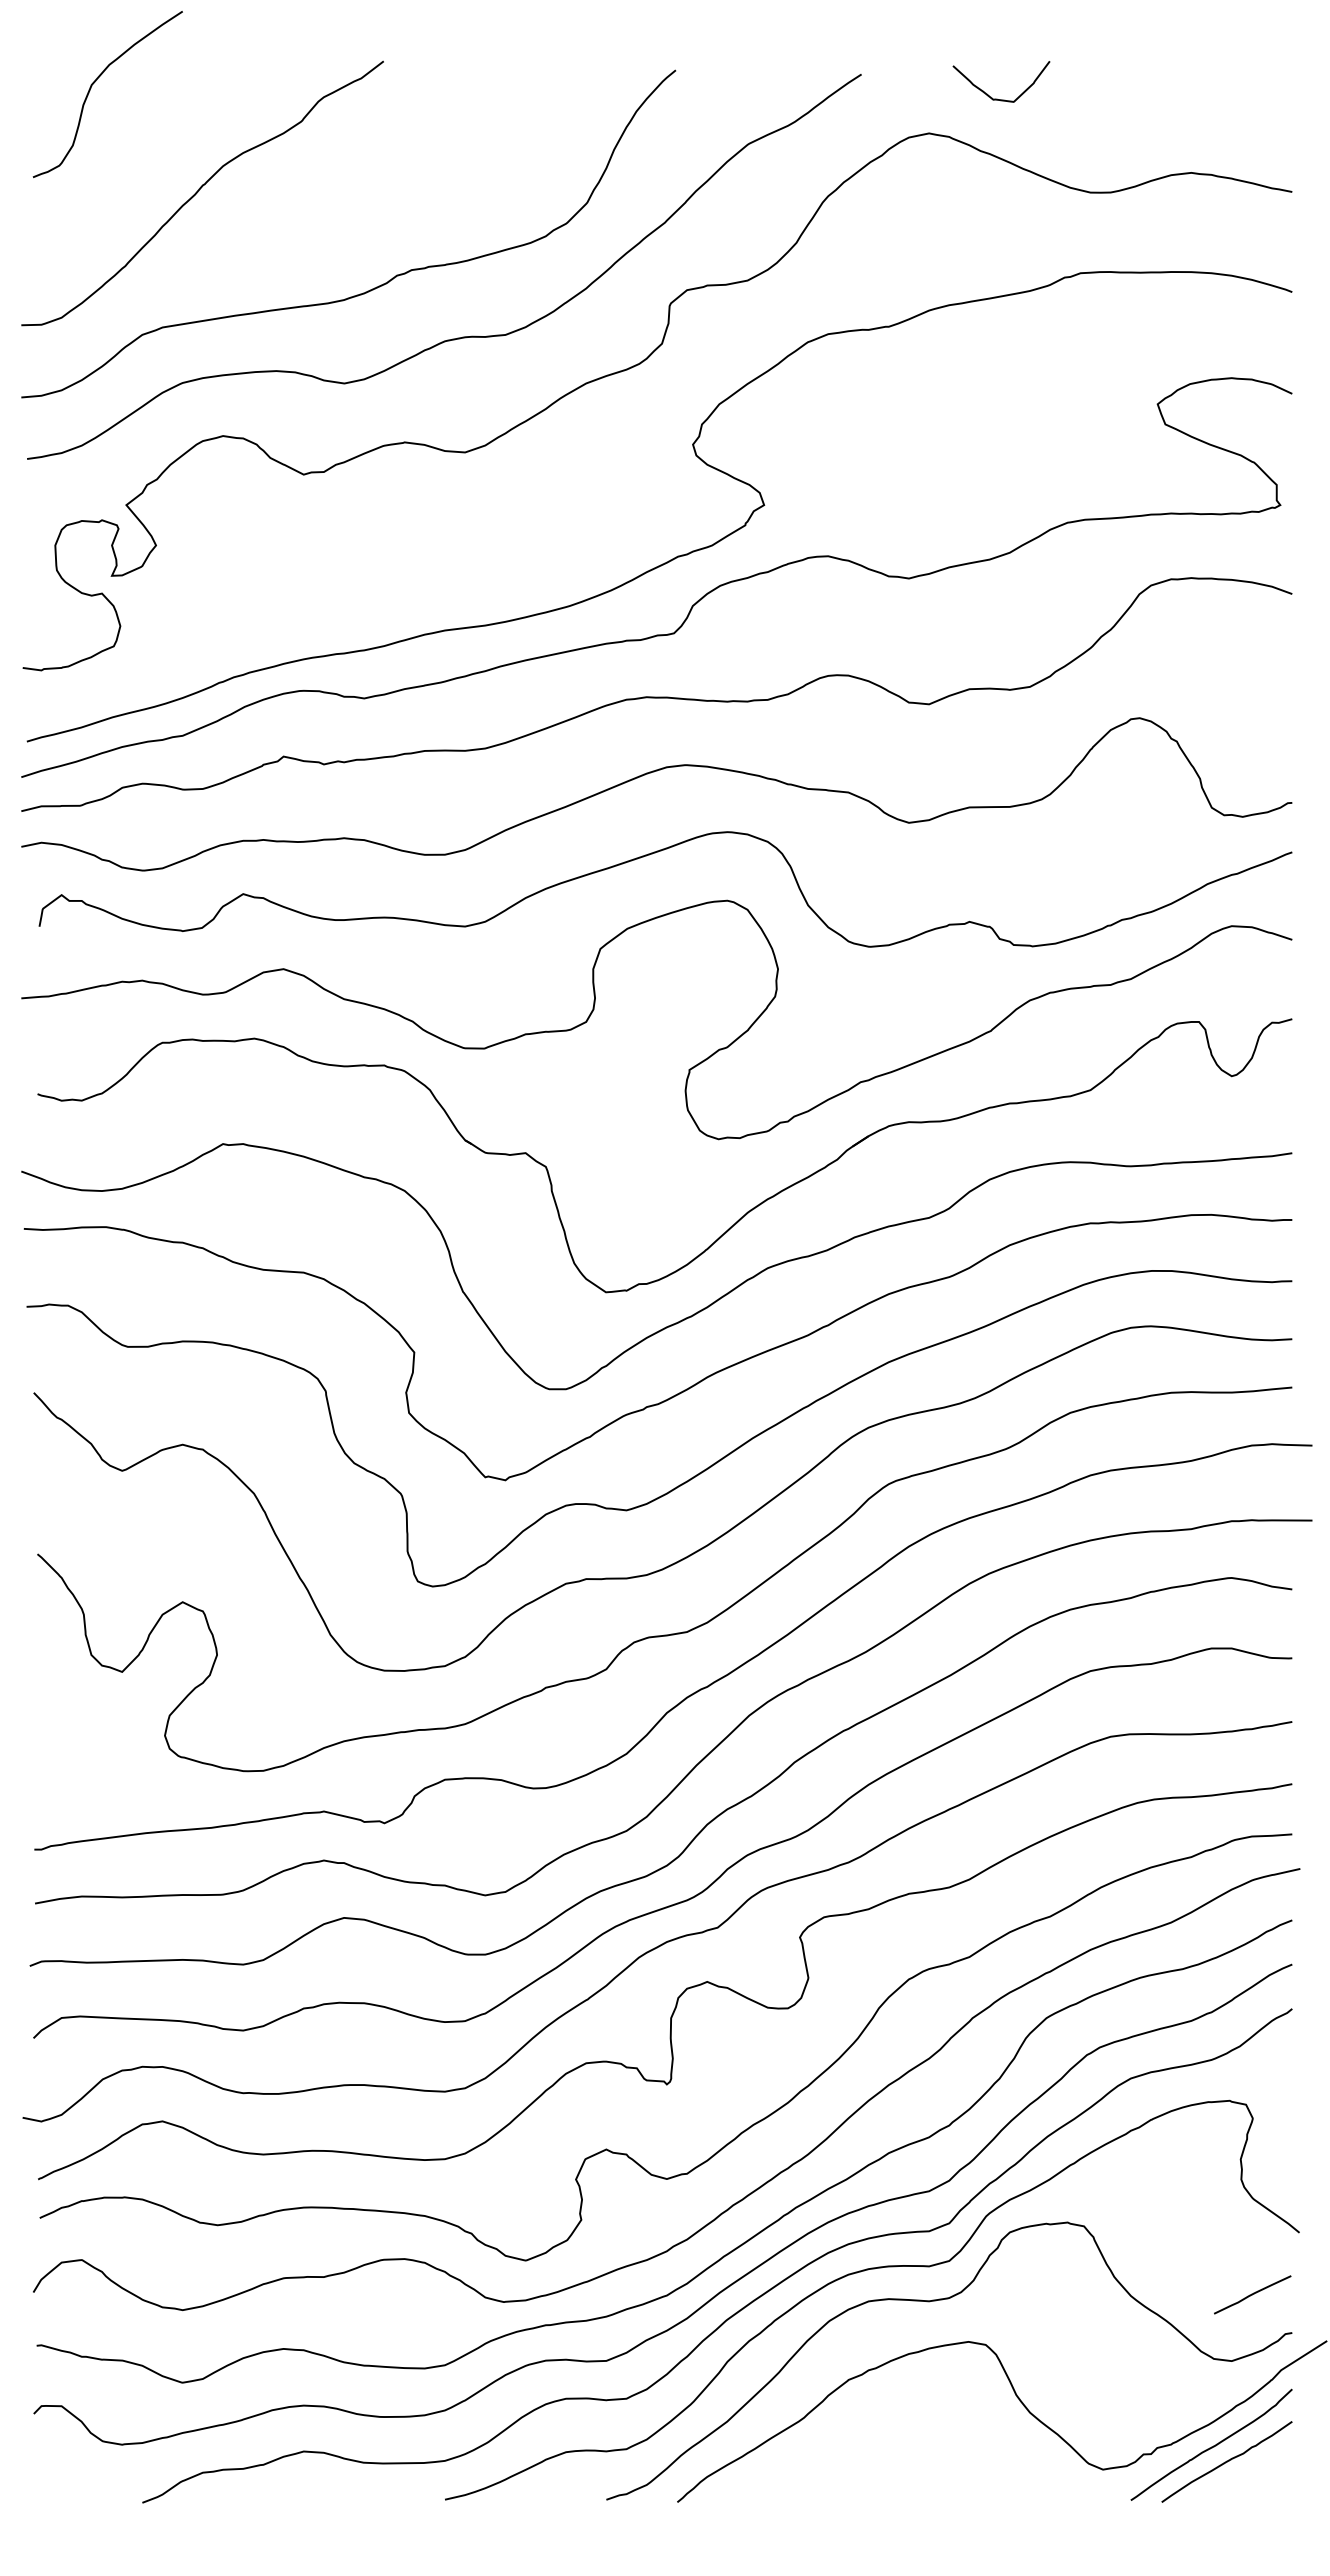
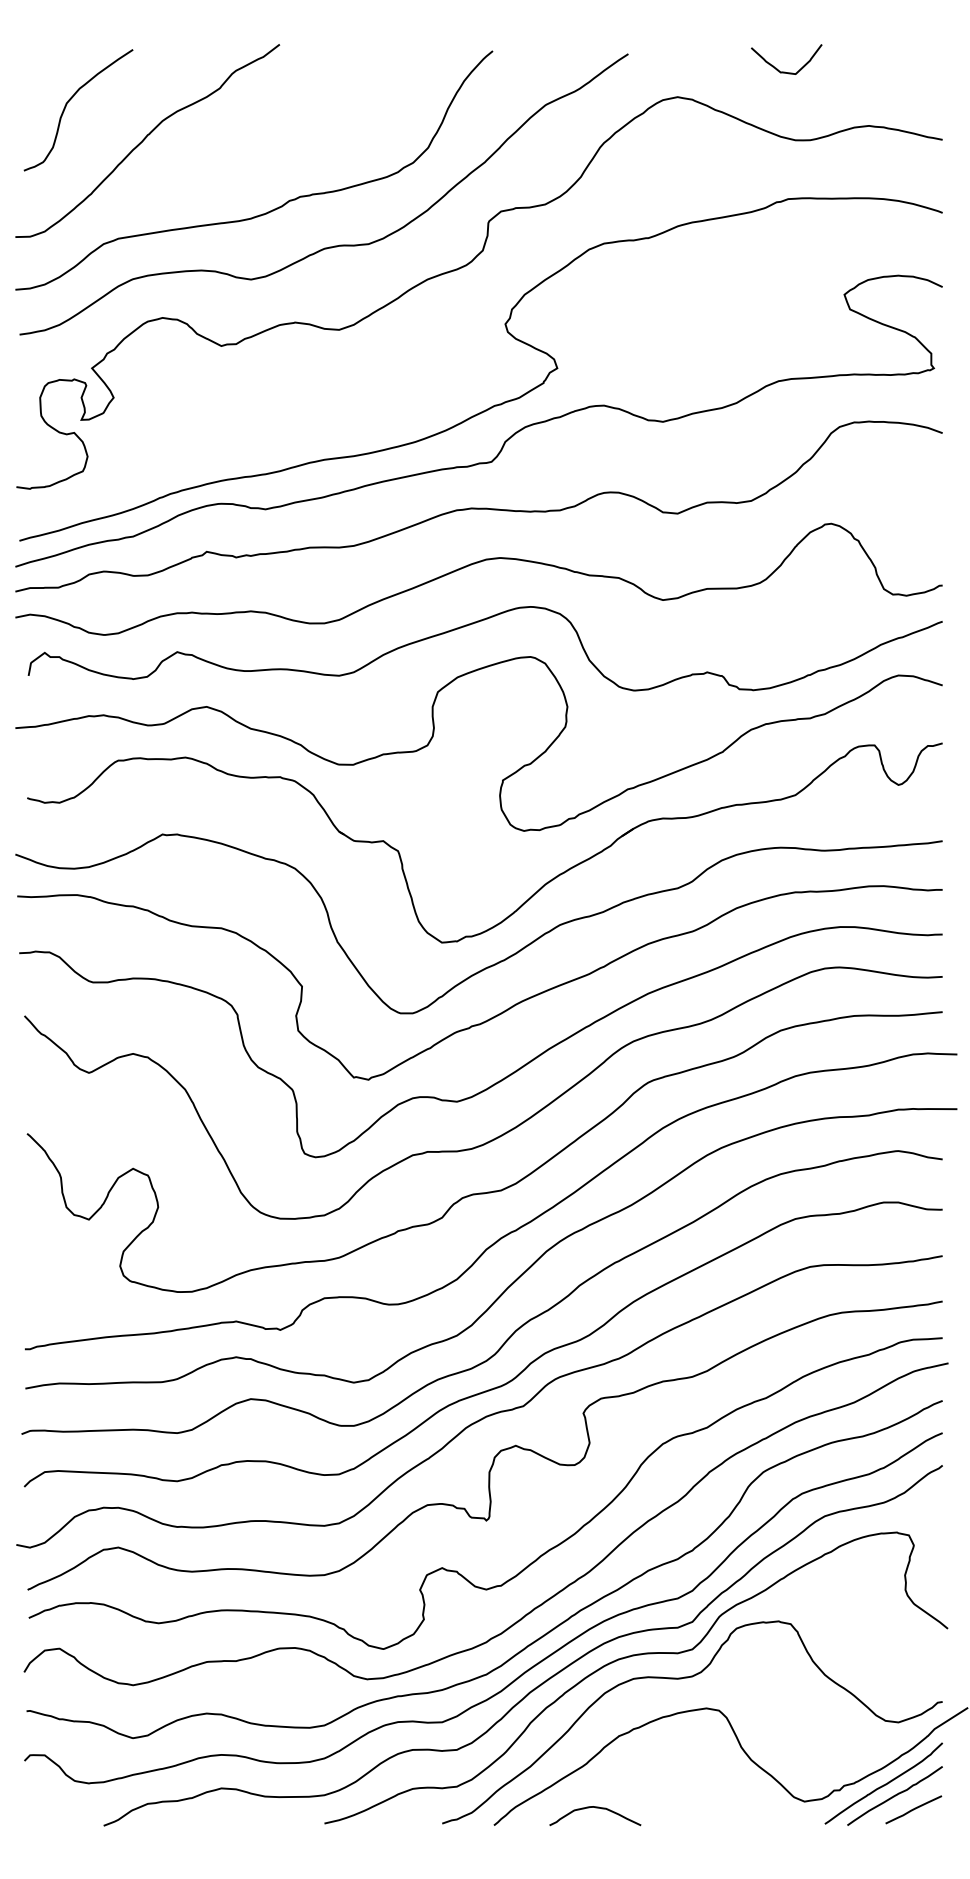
curve: (95, 82) -> (69, 101), moved
curve: (997, 98) -> (783, 71), moved
line: (1252, 2294) -> (913, 1809), moved
curve: (816, 2478) -> (595, 1808), added

